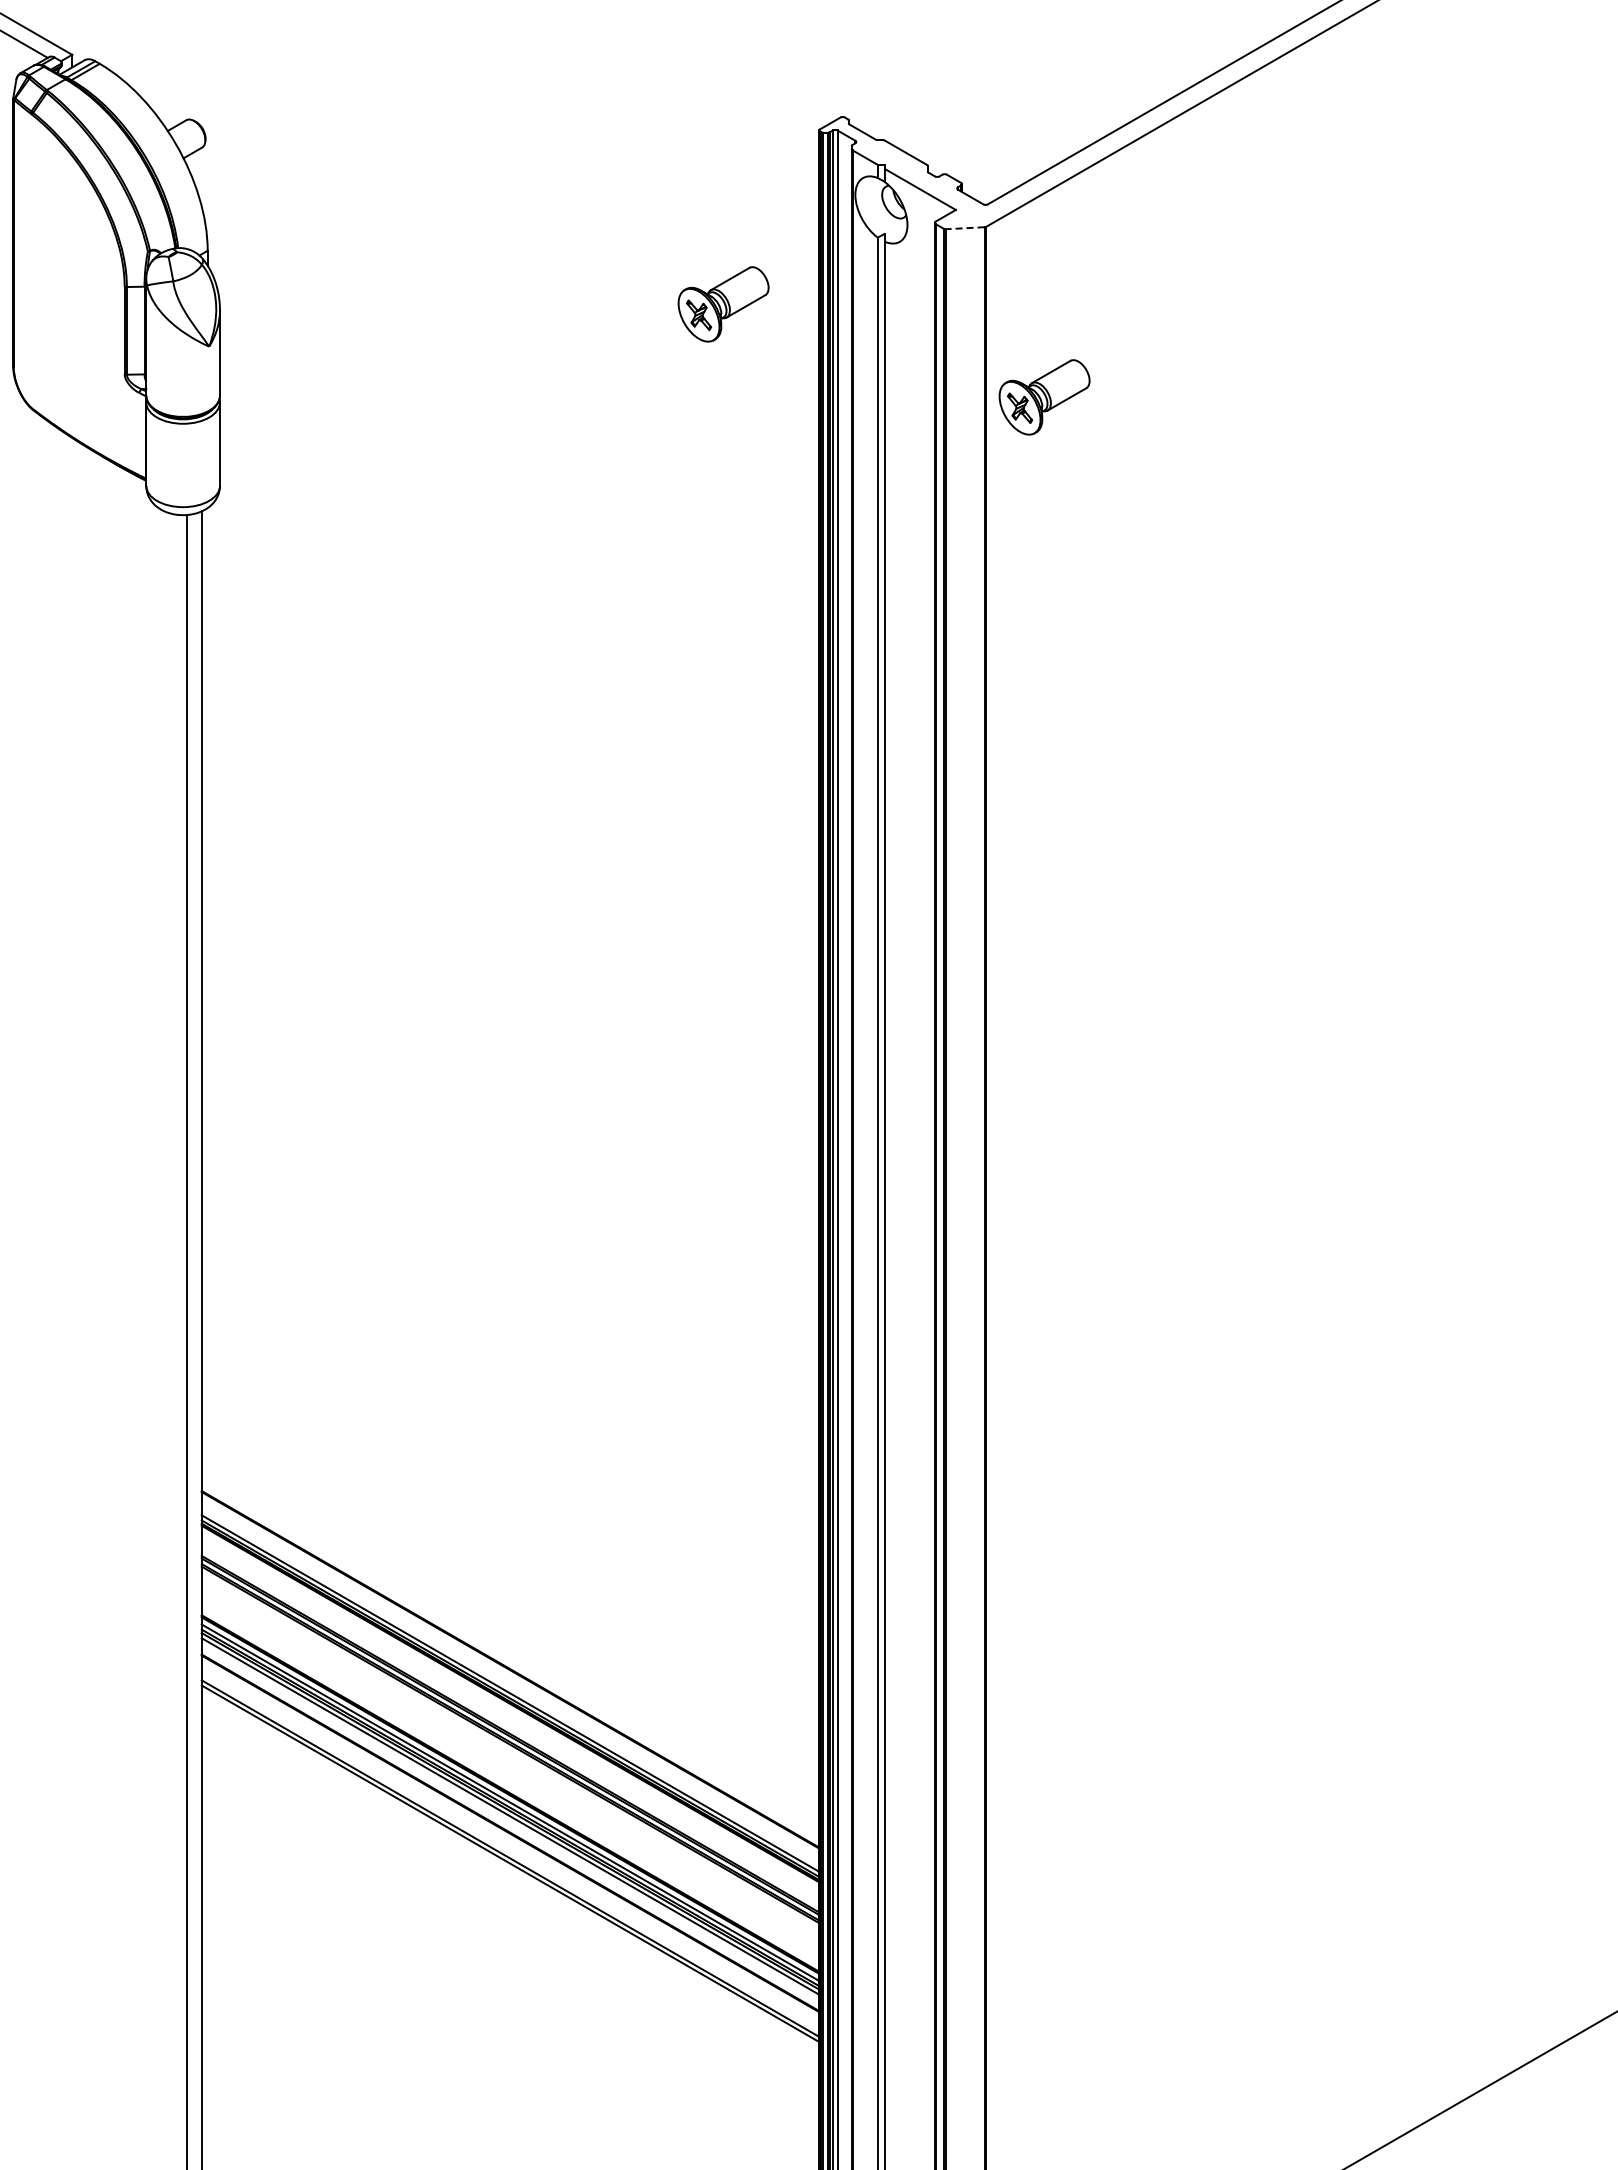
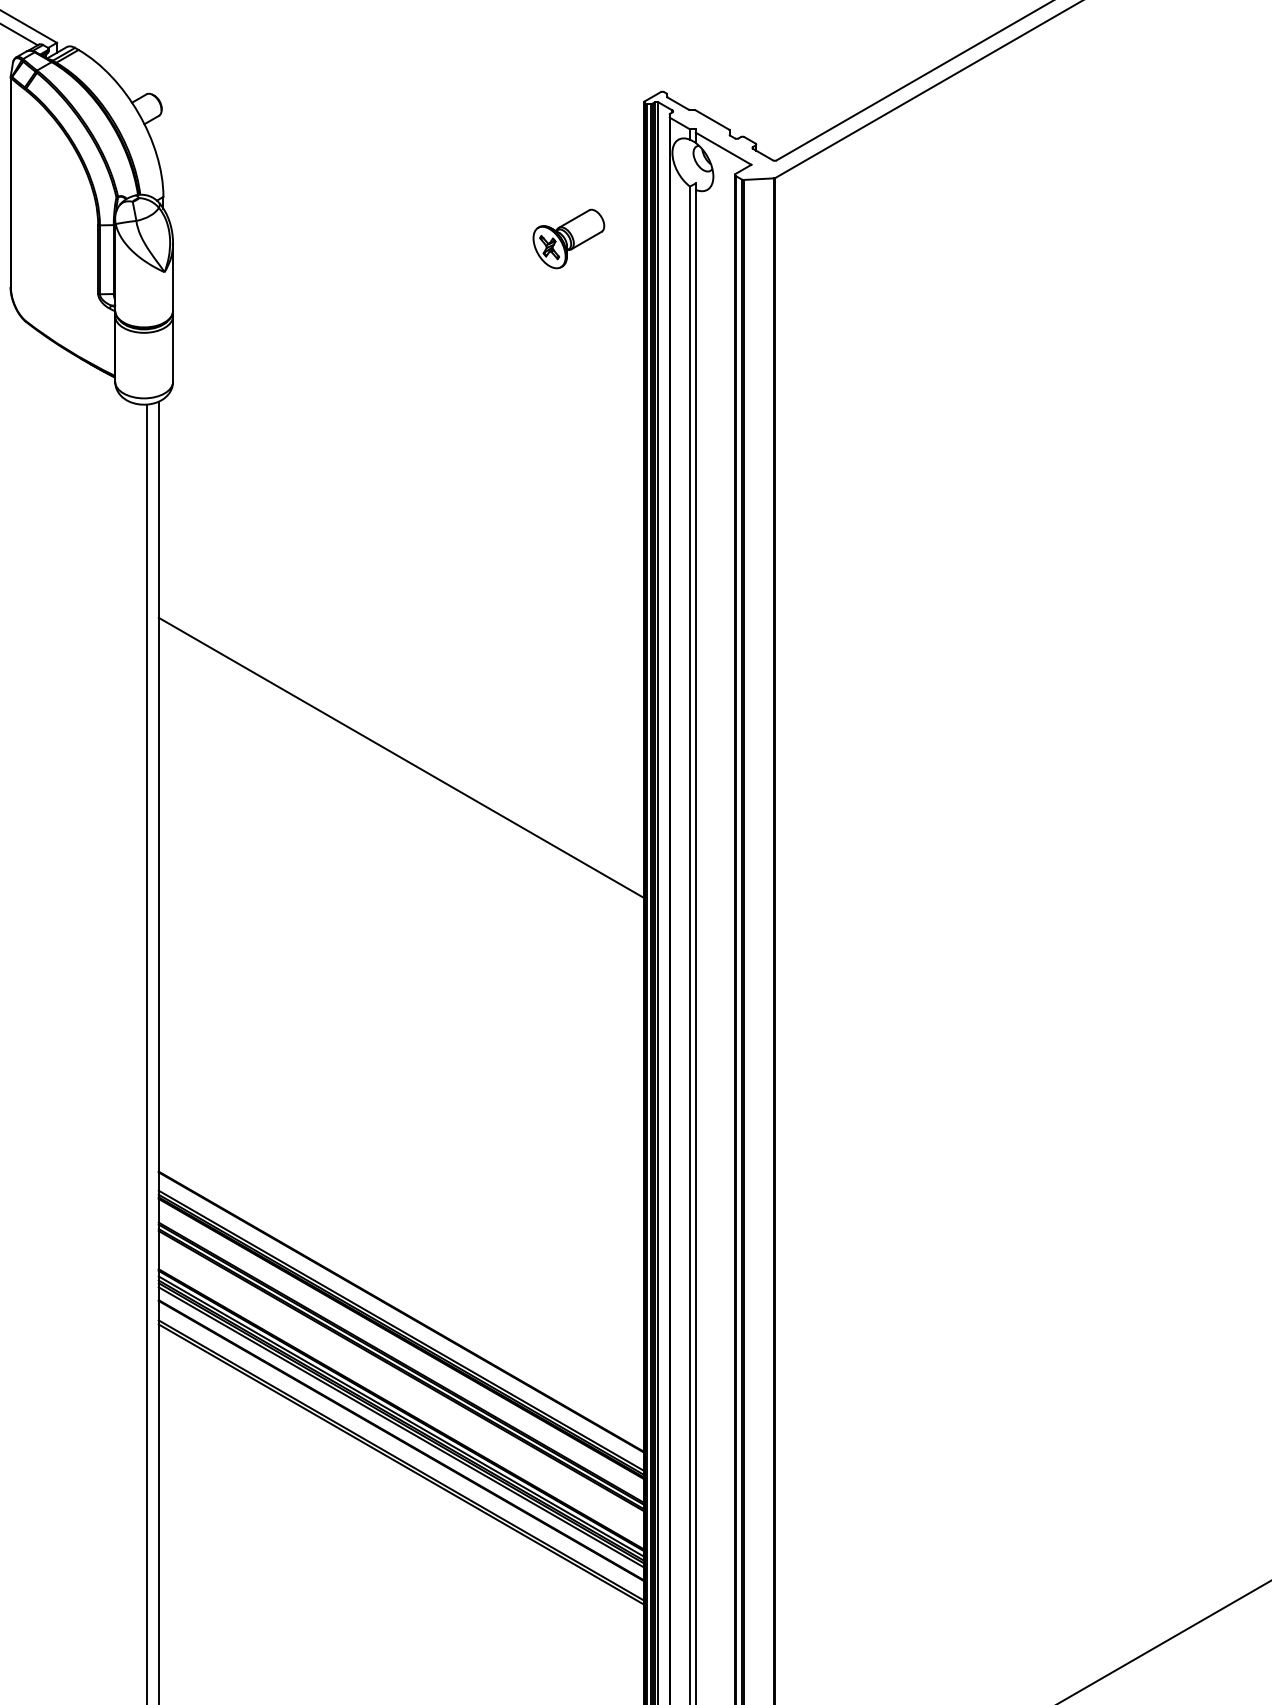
line: (964, 228) -> (758, 179), dashed -> solid
part: (1044, 397) -> (821, 312), removed
line: (510, 964) -> (401, 757), added

